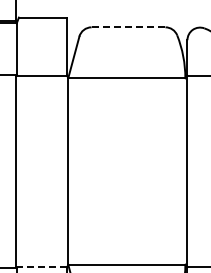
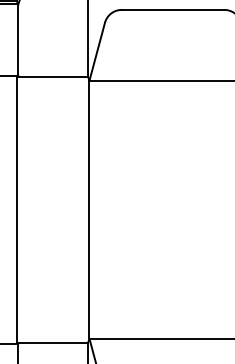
line: (128, 27) -> (173, 10), dashed -> solid
line: (41, 267) -> (52, 342), dashed -> solid

